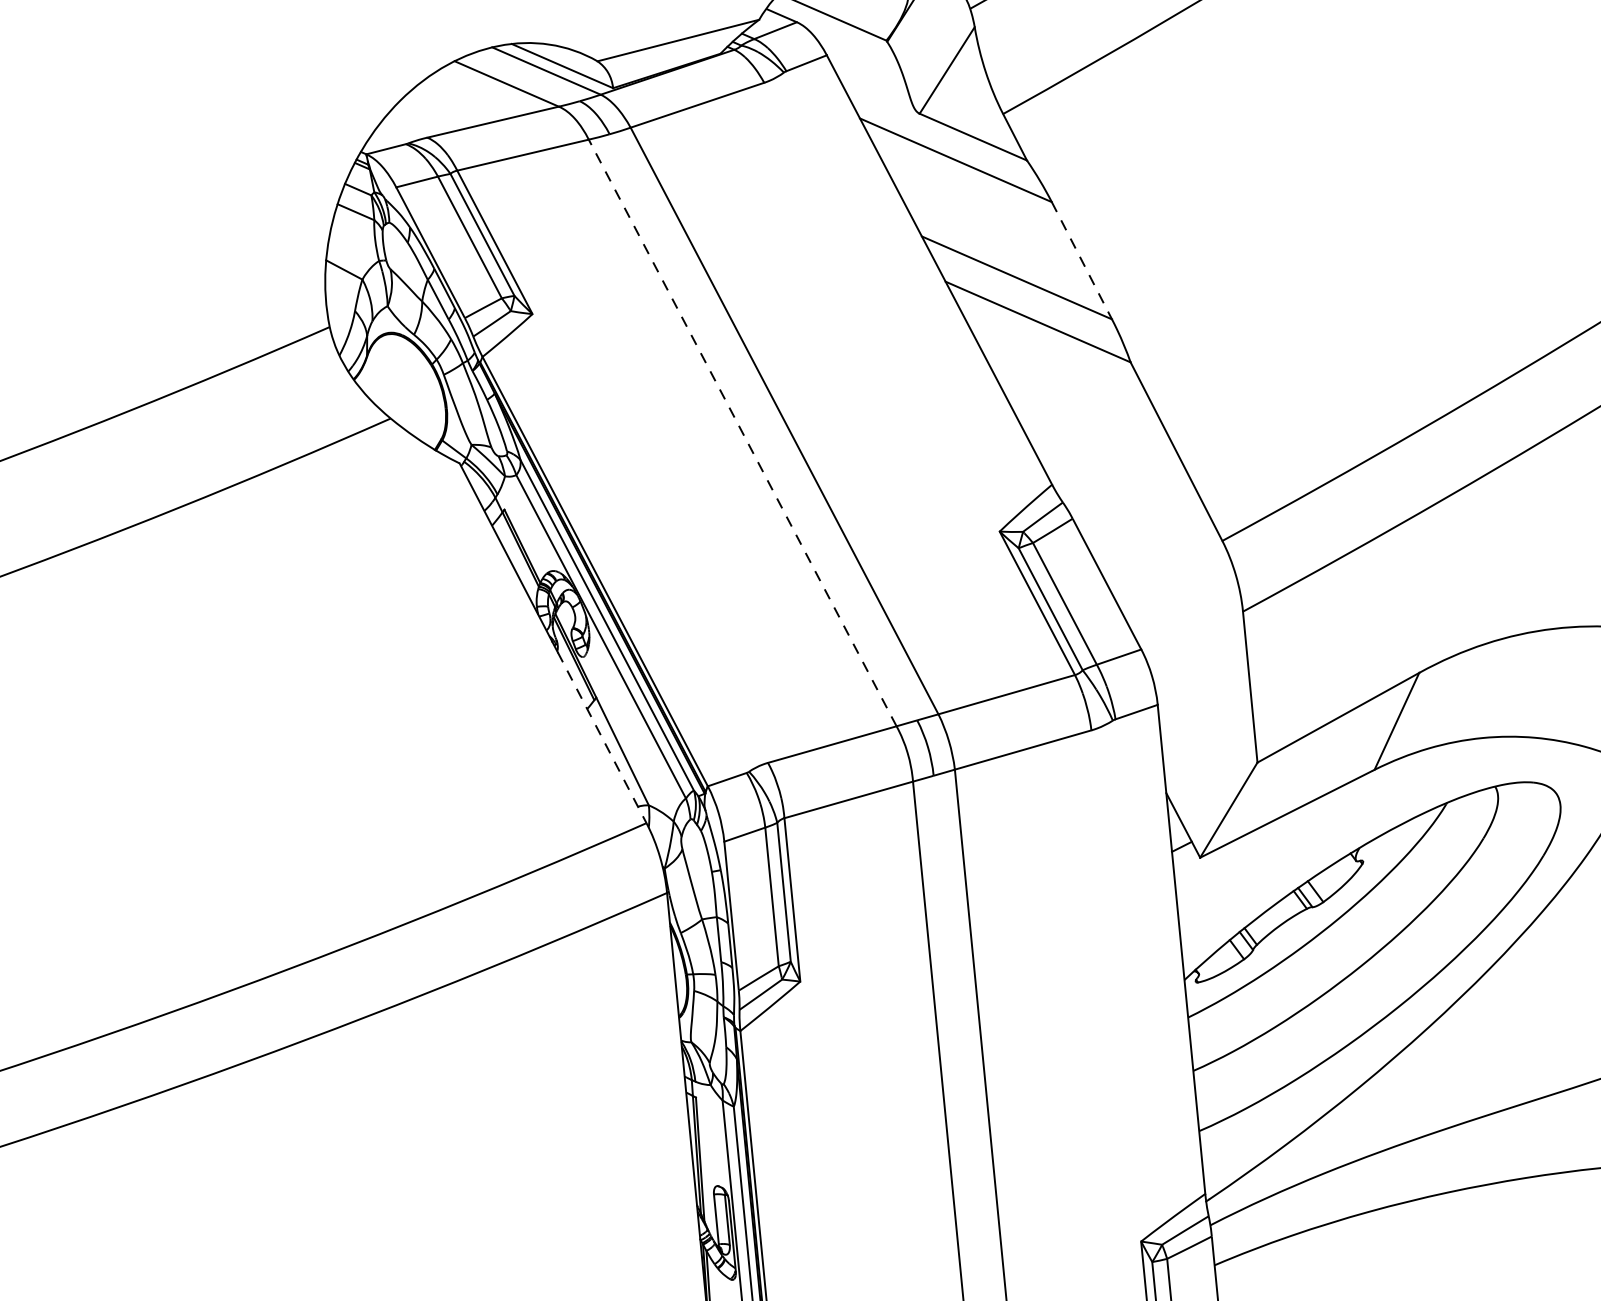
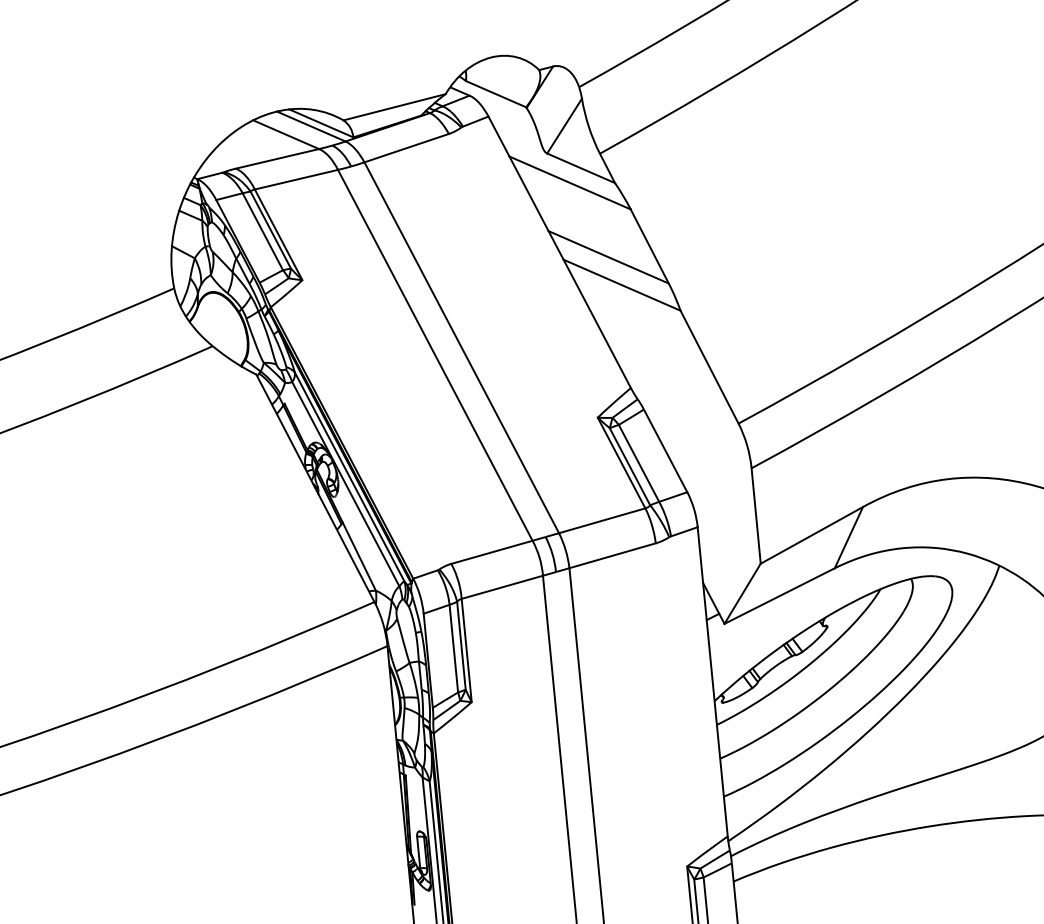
line: (1081, 260) -> (649, 246), dashed -> solid
line: (743, 431) -> (435, 354), dashed -> solid
line: (602, 738) -> (346, 548), dashed -> solid

